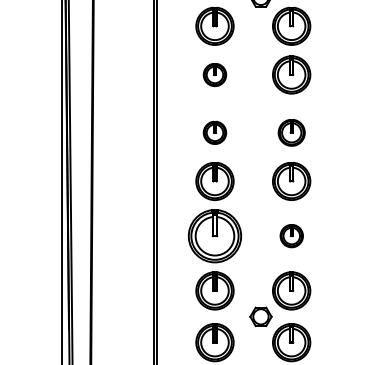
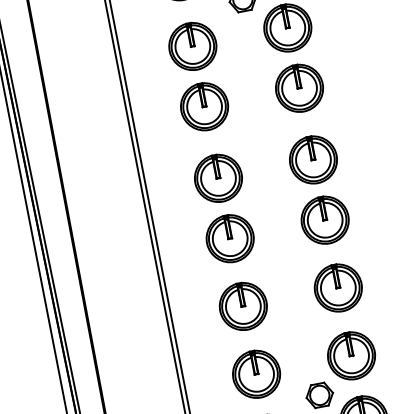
part: (214, 74) -> (203, 106), size x1.67
part: (214, 132) -> (217, 178), size x1.67
part: (291, 132) -> (313, 159), size x1.43
part: (214, 235) -> (242, 305), size x0.71
part: (291, 235) -> (338, 287), size x1.67

